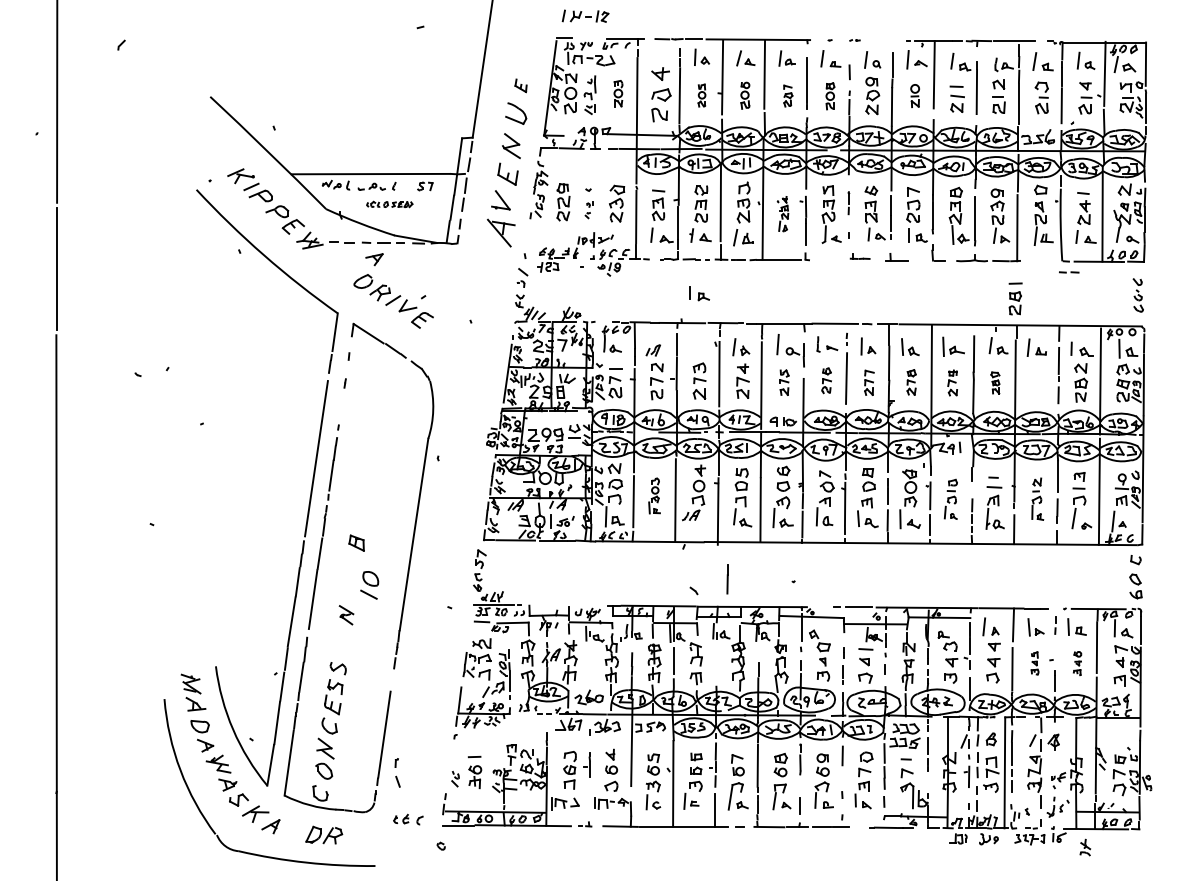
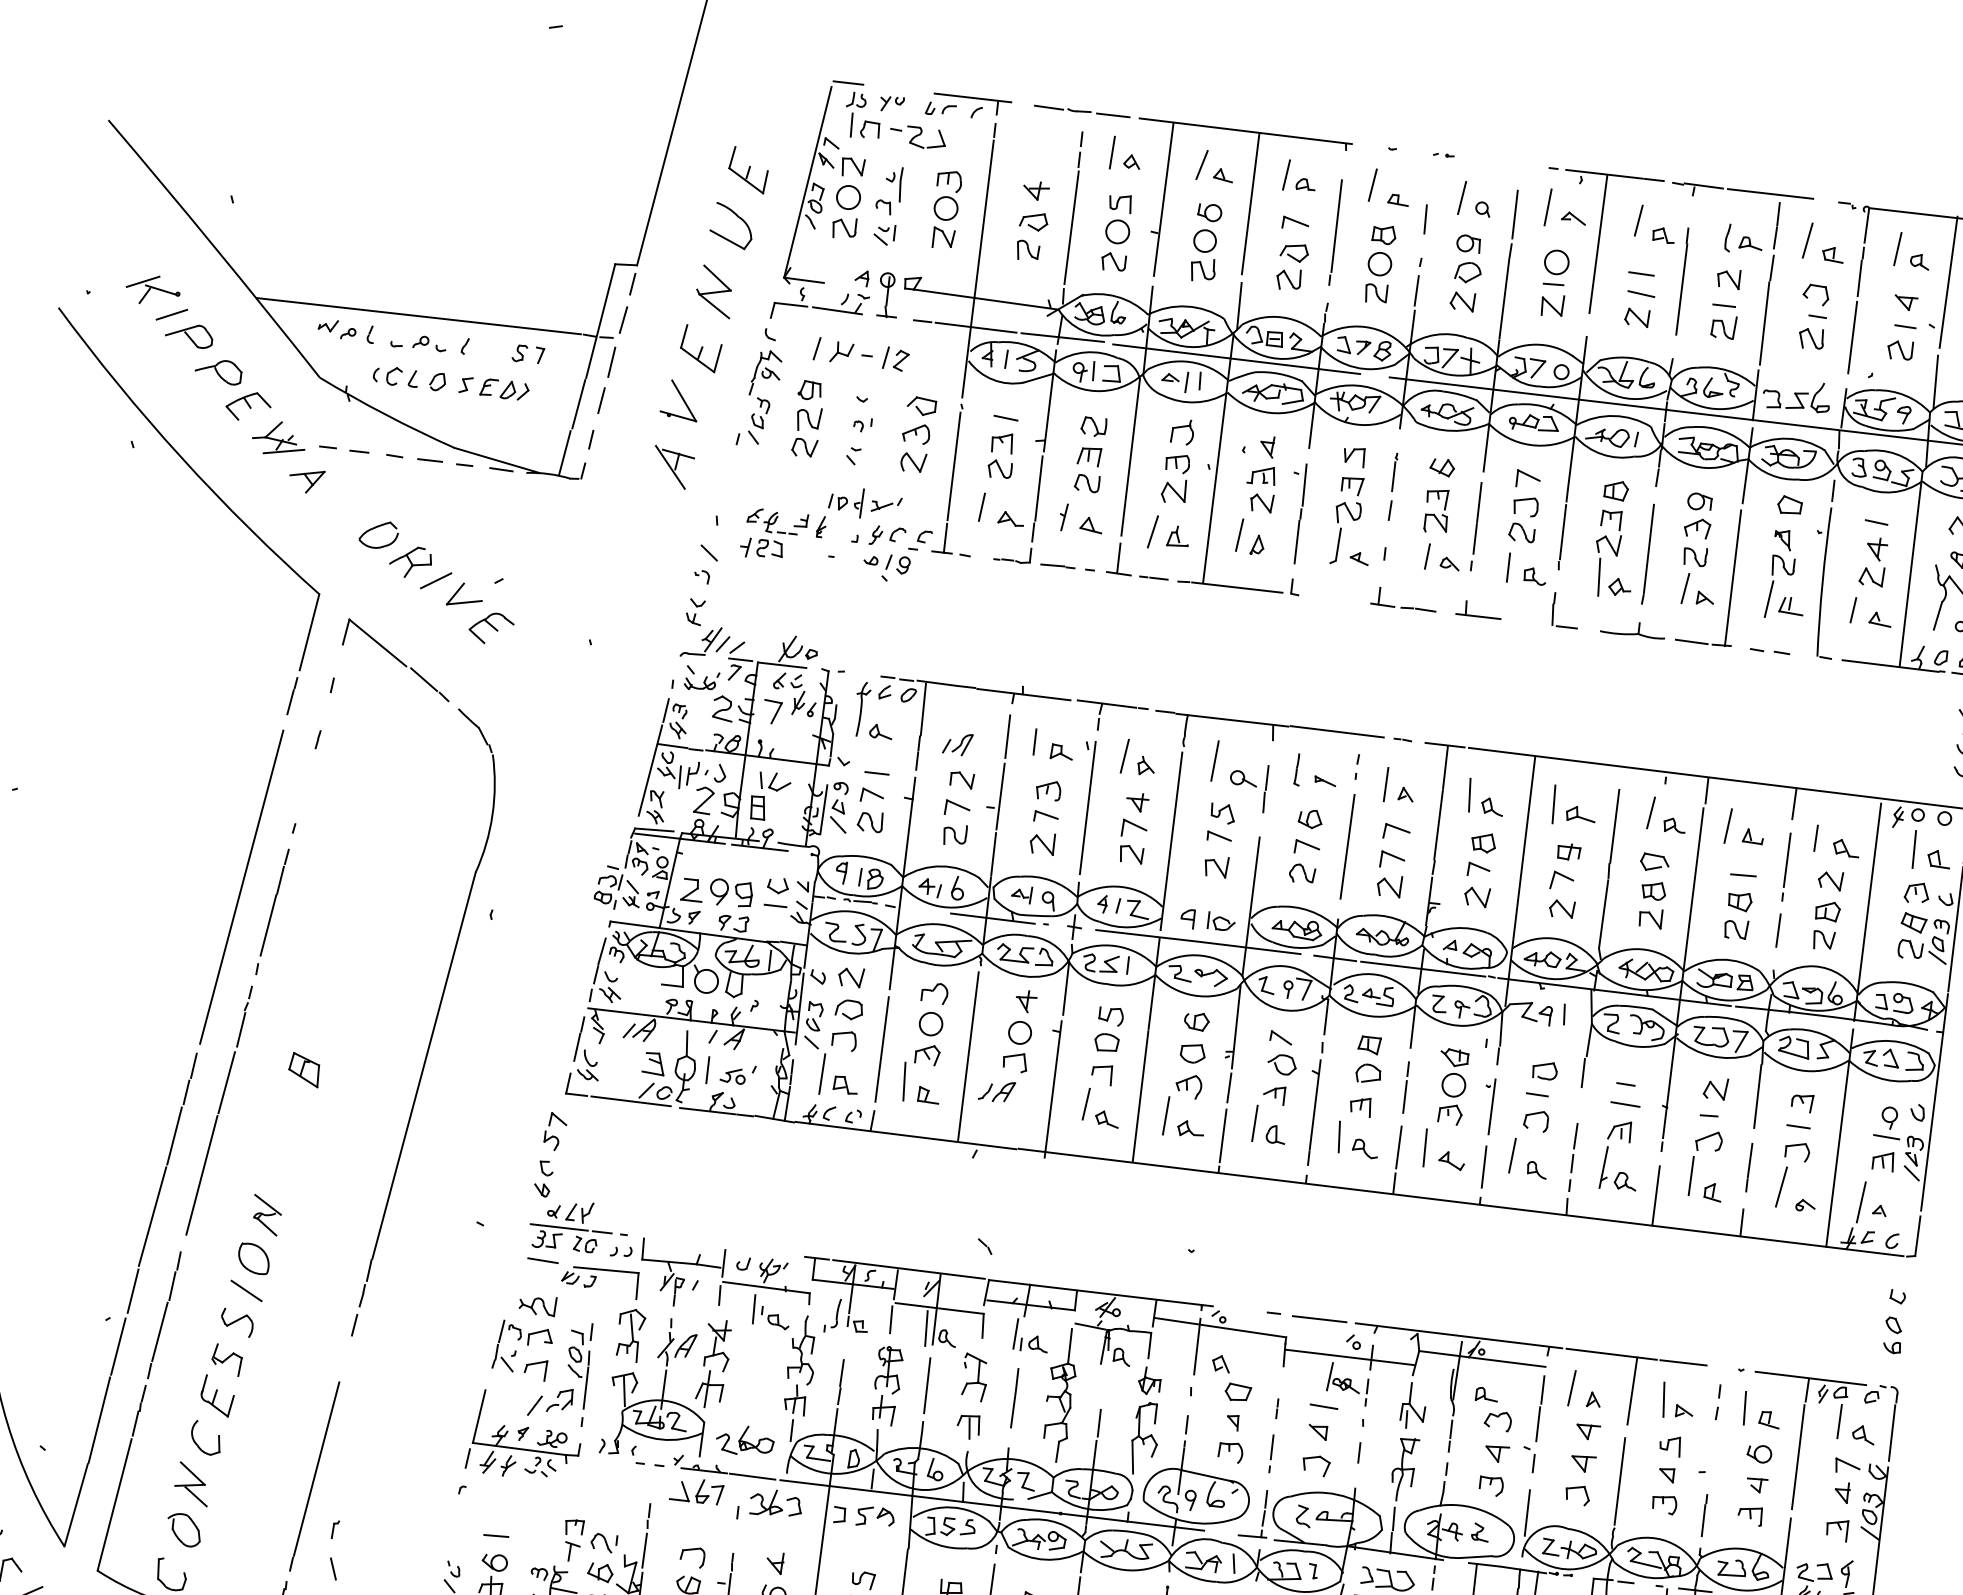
part: (585, 15) -> (861, 352), moved
part: (520, 85) -> (747, 169), size x1.67
part: (618, 93) -> (946, 208), size x1.43
part: (660, 94) -> (1032, 220), size x0.71
part: (701, 95) -> (1116, 232), size x1.67
part: (745, 95) -> (1206, 242), size x1.43
part: (788, 95) -> (1294, 252), size x1.67
part: (830, 95) -> (1380, 262), size x1.43
part: (914, 95) -> (1553, 282), size x1.43
part: (848, 202) -> (1392, 486), size x1.43
part: (389, 204) -> (450, 382), size x1.67
part: (588, 210) -> (857, 441), size x1.43
part: (782, 213) -> (1254, 493), size x1.67
part: (500, 232) -> (671, 466), size x0.71
part: (859, 256) -> (1402, 599), size x1.67
part: (374, 259) -> (306, 480), moved
line: (1070, 272) -> (1772, 651), moved
part: (699, 293) -> (1053, 744), moved
part: (1015, 298) -> (1739, 905), moved
part: (826, 380) -> (1305, 846), size x1.43
part: (784, 382) -> (1219, 840), size x1.43
part: (869, 382) -> (1393, 860), size x1.43
part: (911, 382) -> (1479, 870), size x1.43
part: (952, 382) -> (1563, 879), size x1.43
part: (995, 382) -> (1652, 889), size x1.67
part: (654, 495) -> (926, 1041), size x1.67
part: (1037, 498) -> (1711, 1137), size x1.43
part: (950, 499) -> (1532, 1119), size x1.43
part: (1136, 577) -> (1895, 1322), size x0.71
line: (727, 579) -> (1014, 1398), moved
part: (369, 585) -> (249, 1272), moved
part: (1034, 663) -> (1666, 1475), size x1.67
part: (1077, 663) -> (1754, 1485), size x1.67

